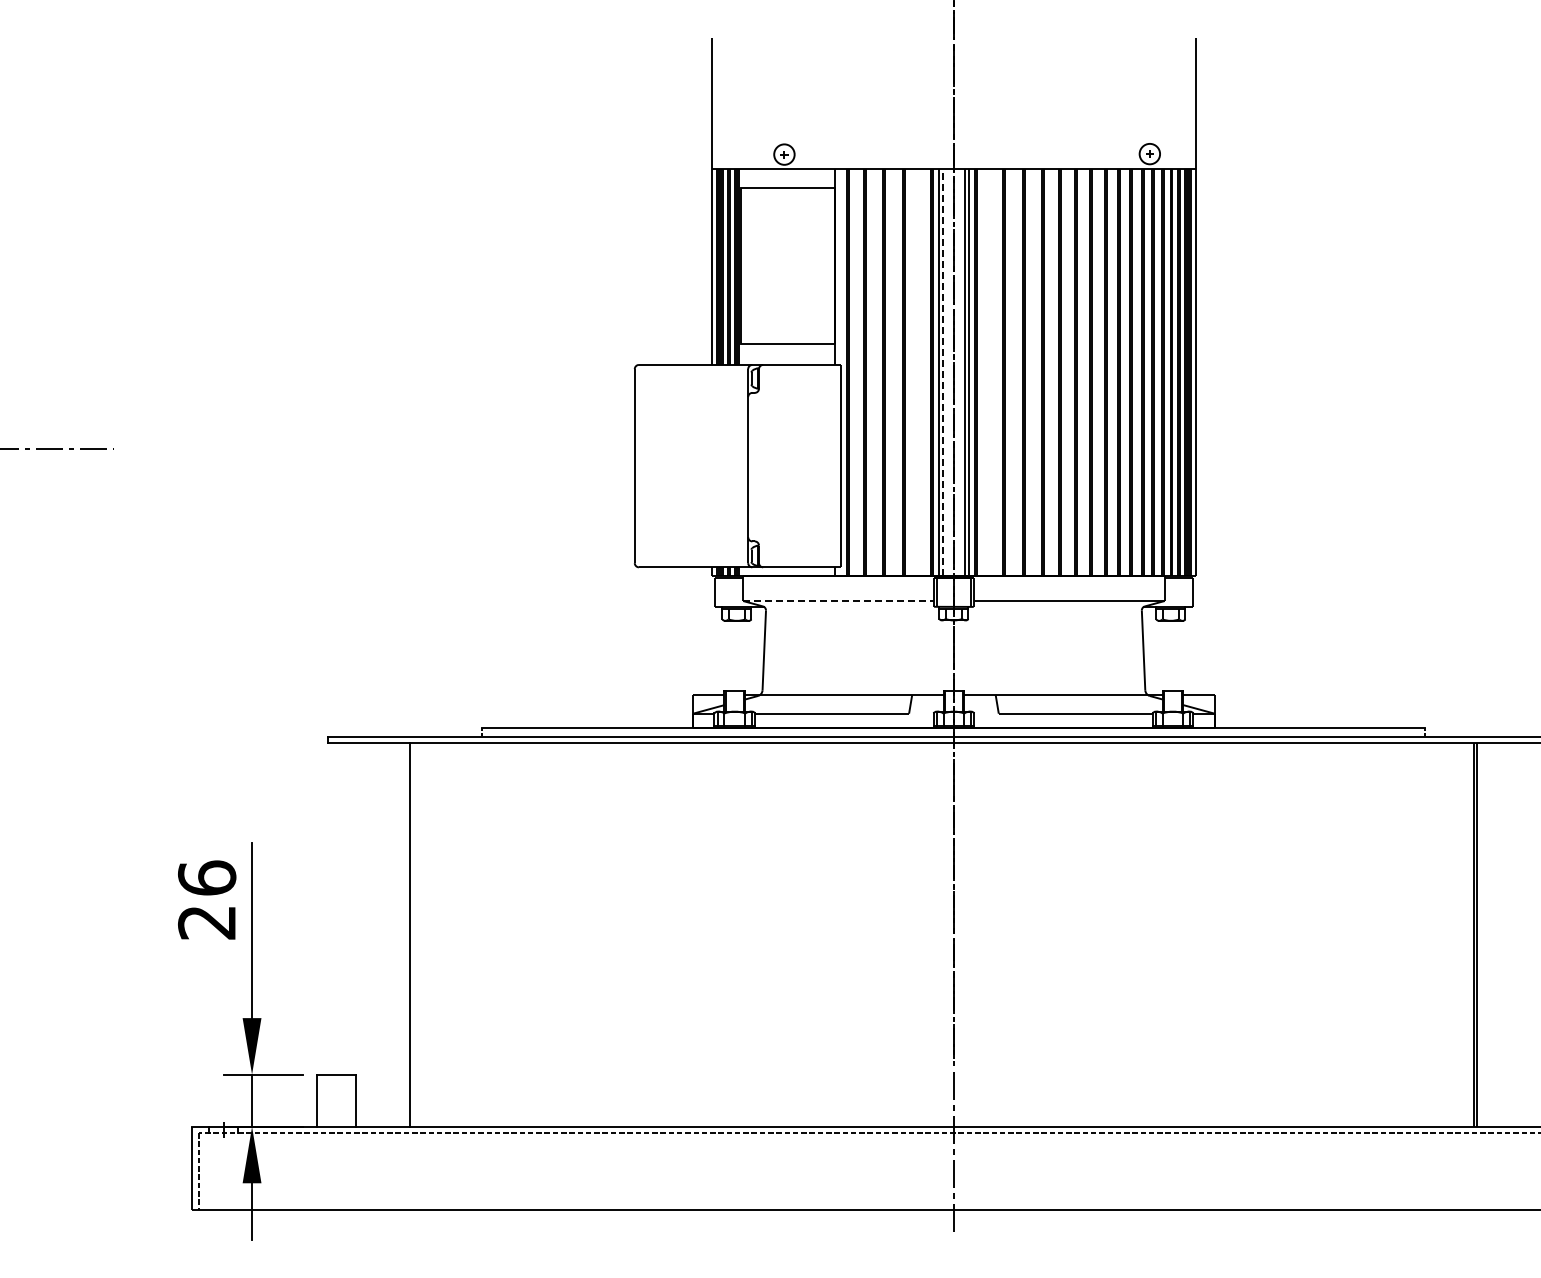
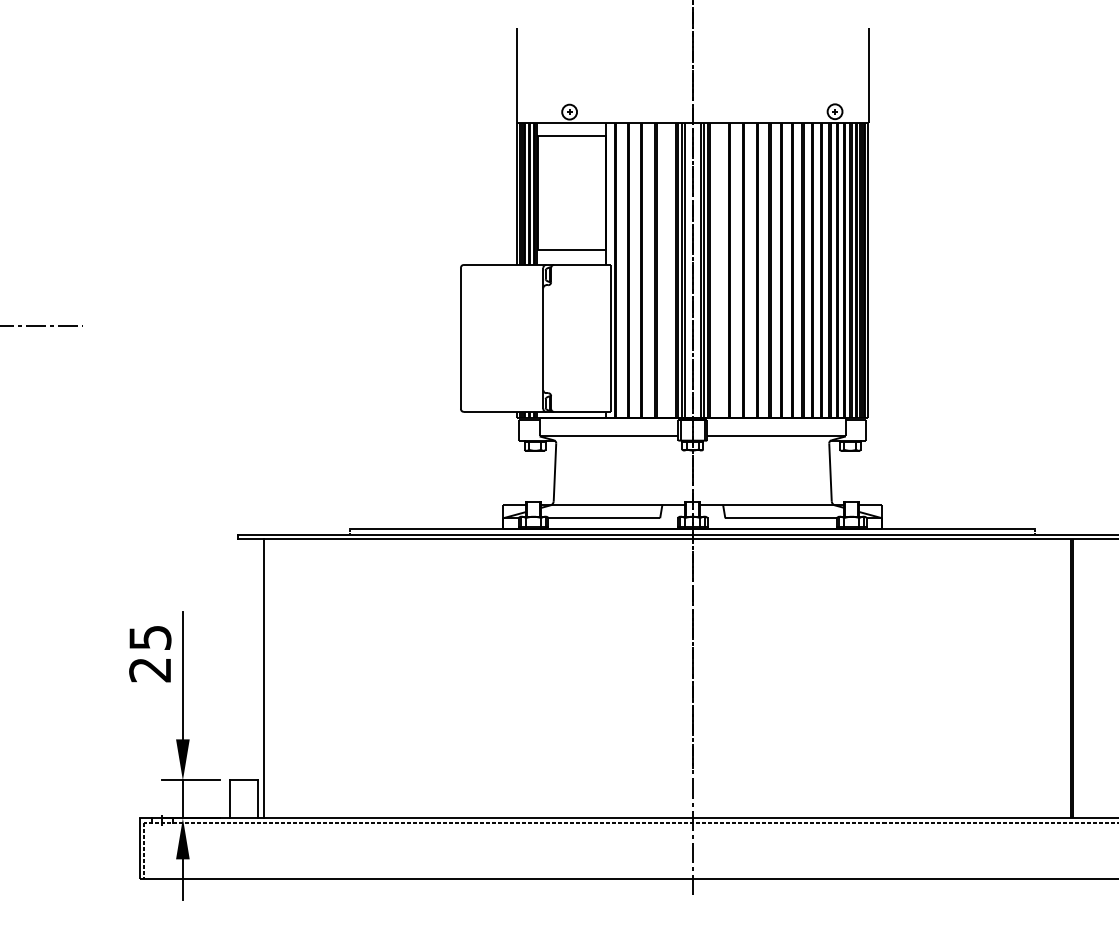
line: (943, 372) -> (685, 270), dashed -> solid
line: (839, 601) -> (609, 436), dashed -> solid
text: (207, 877) -> (150, 637), 26 -> 25
line: (410, 934) -> (264, 678), moved

